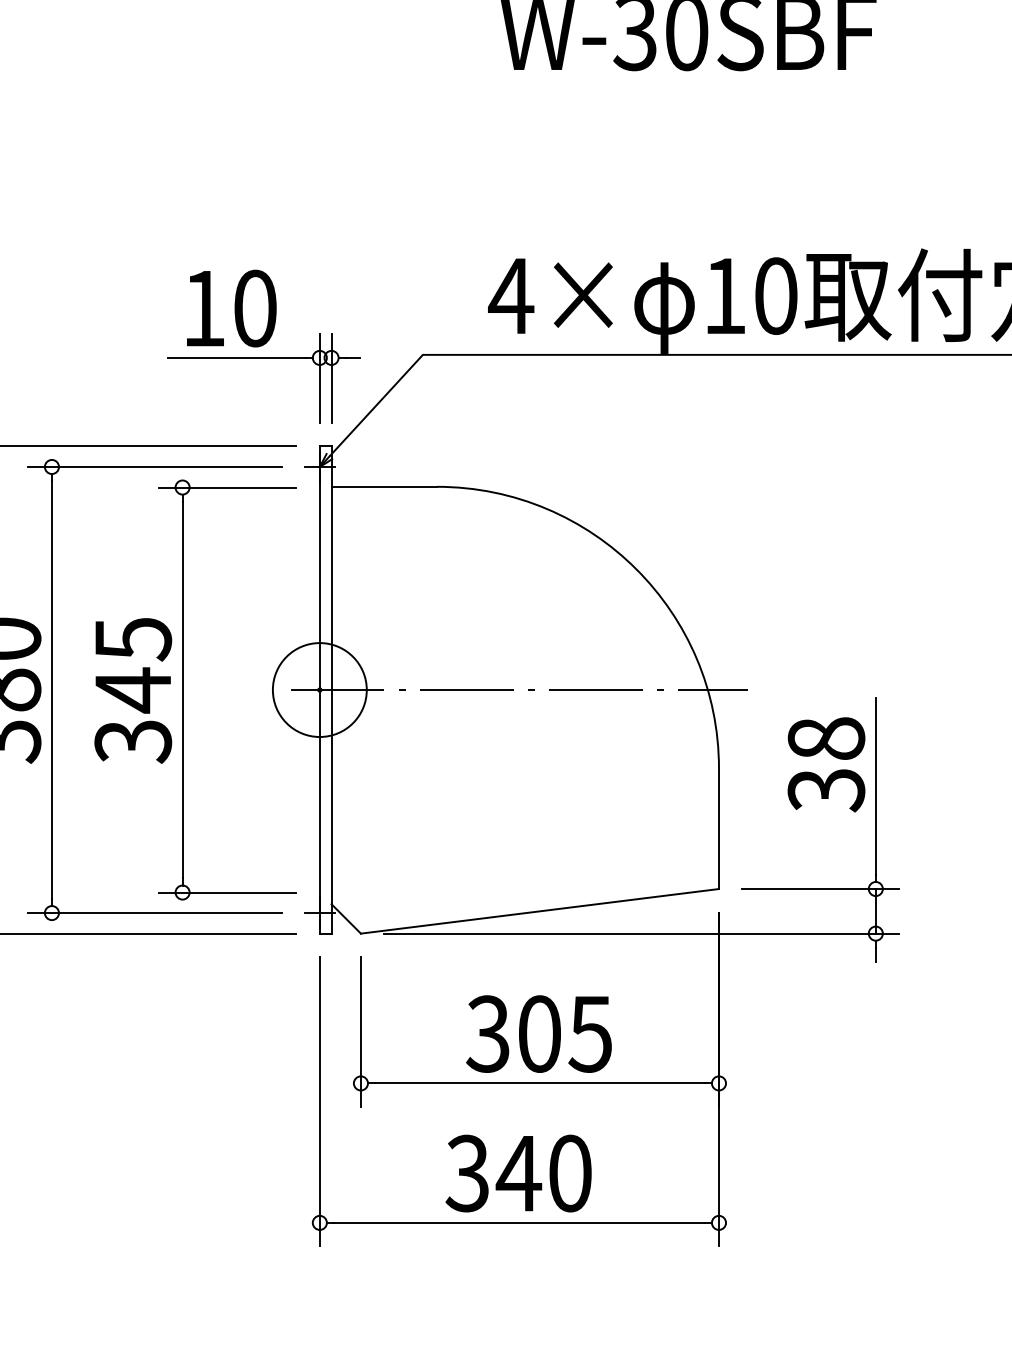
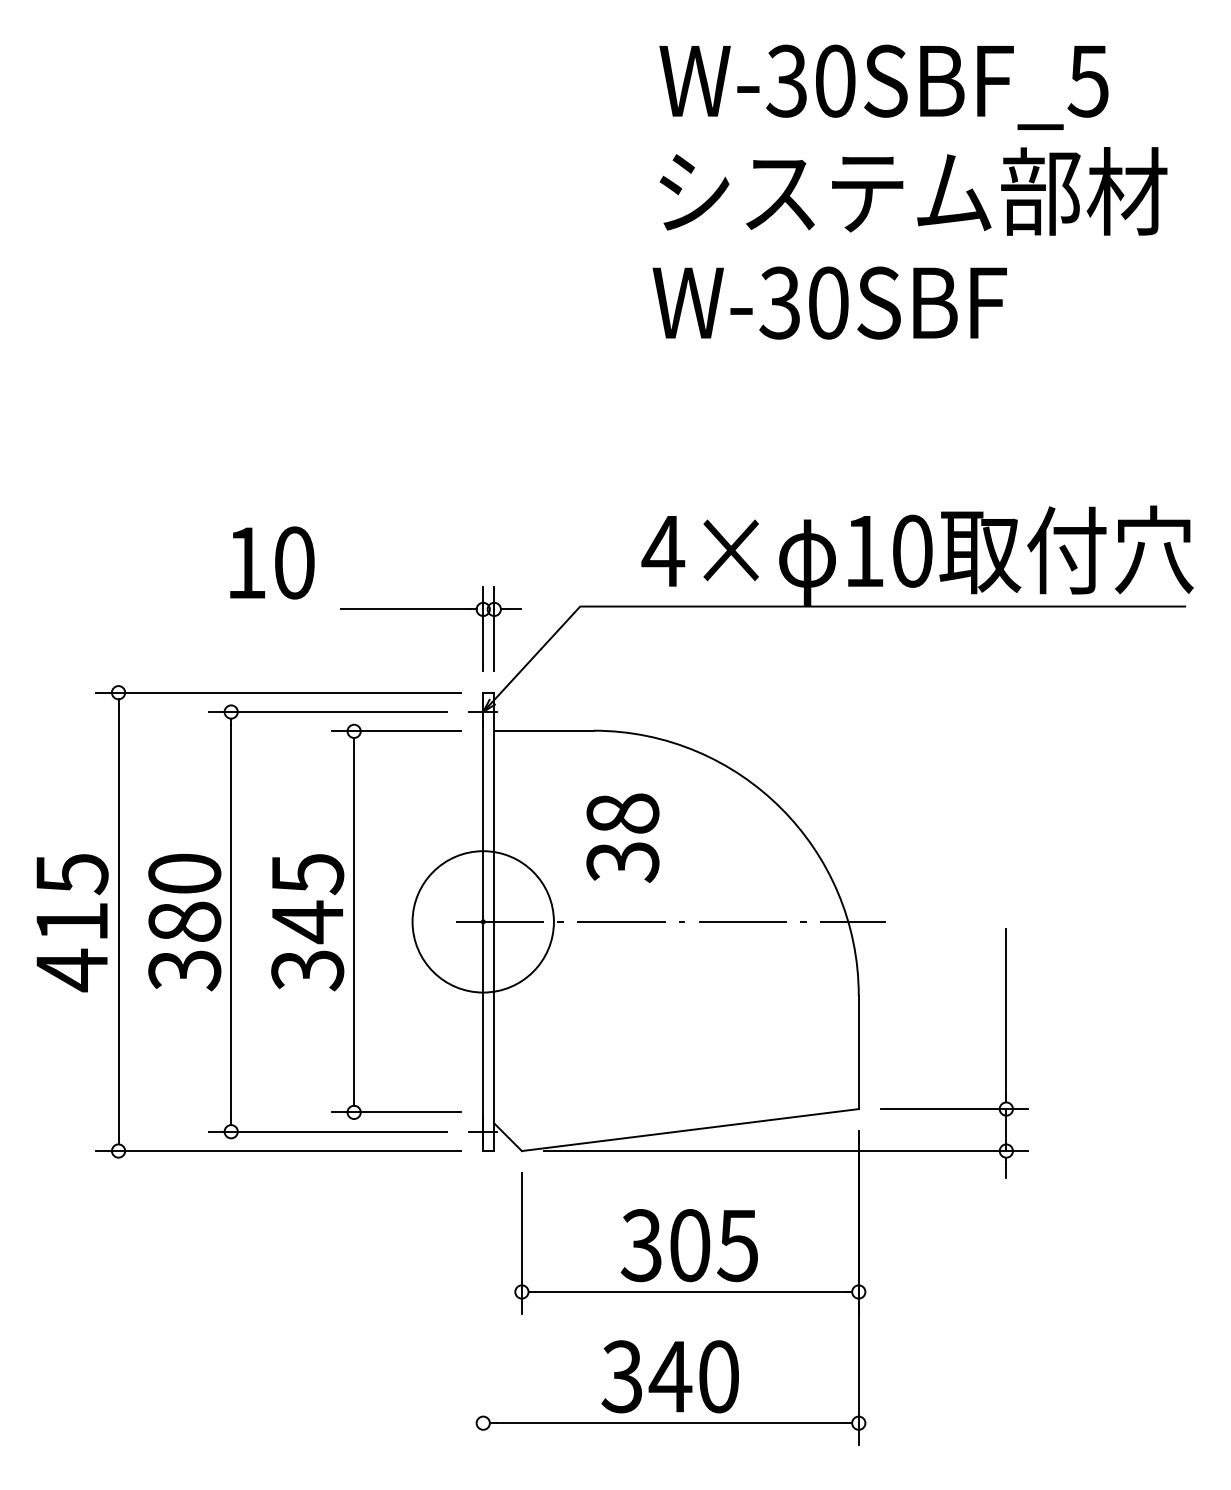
text: (231, 308) -> (272, 562), moved
circle: (320, 689) -> (483, 921), size x1.6
text: (826, 765) -> (622, 838), moved
line: (320, 1102) -> (483, 1309), removed

